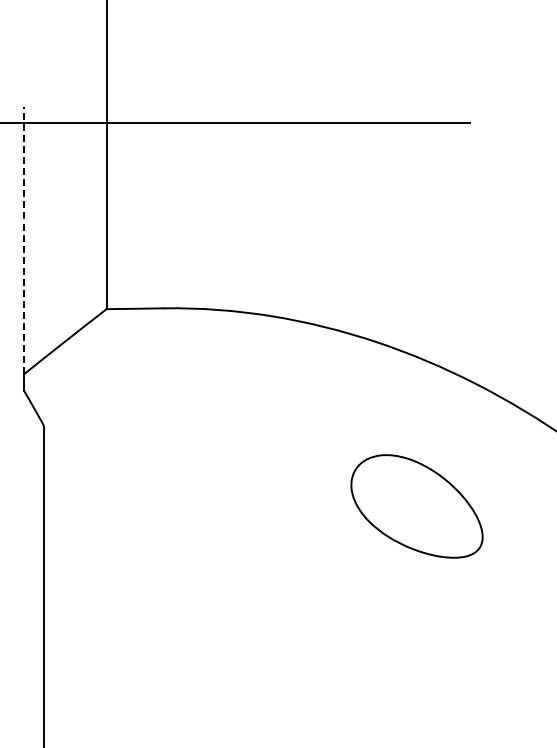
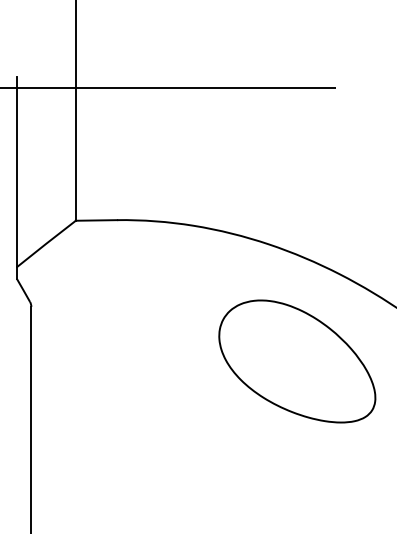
line: (23, 240) -> (16, 171), dashed -> solid
part: (416, 506) -> (296, 361), size x1.67

